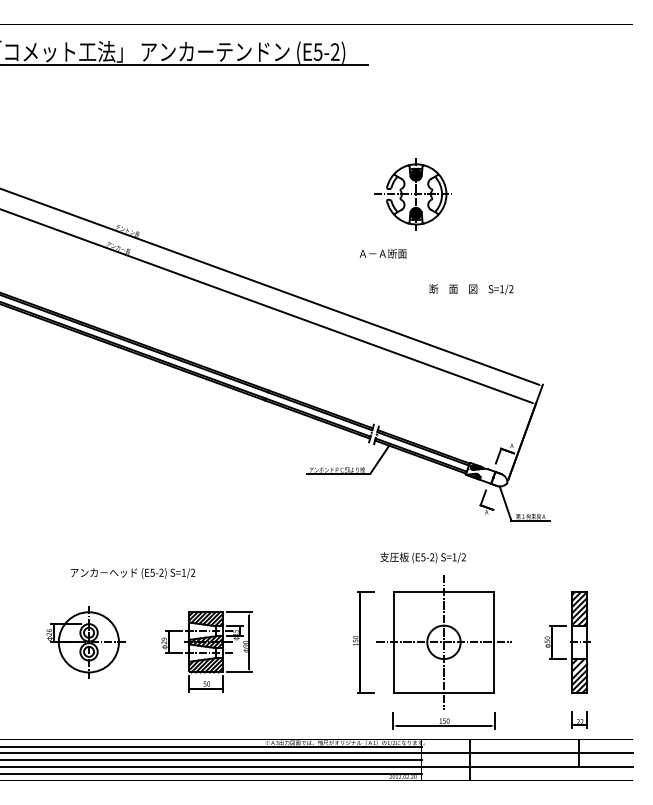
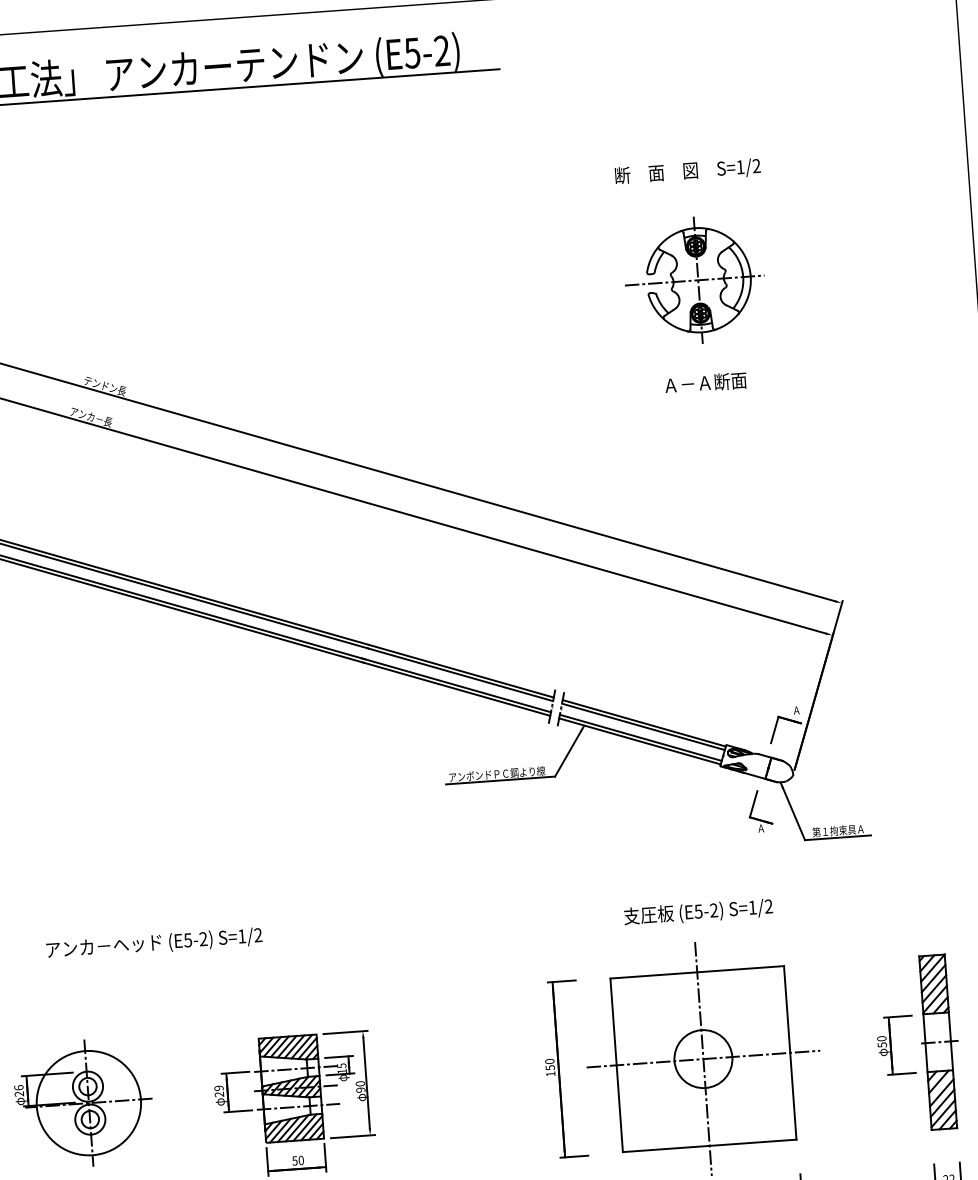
part: (412, 194) -> (692, 280), moved
text: (382, 253) -> (704, 382), moved
text: (471, 289) -> (687, 171), moved
text: (422, 557) -> (697, 911), moved
text: (132, 573) -> (153, 943), moved

